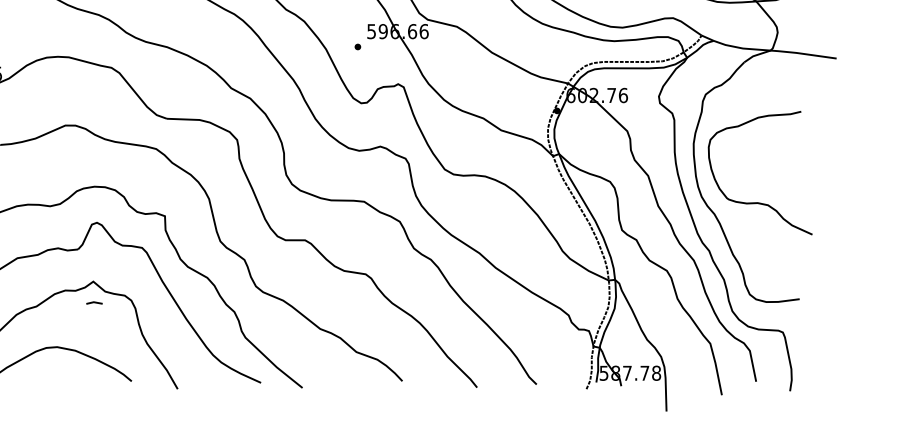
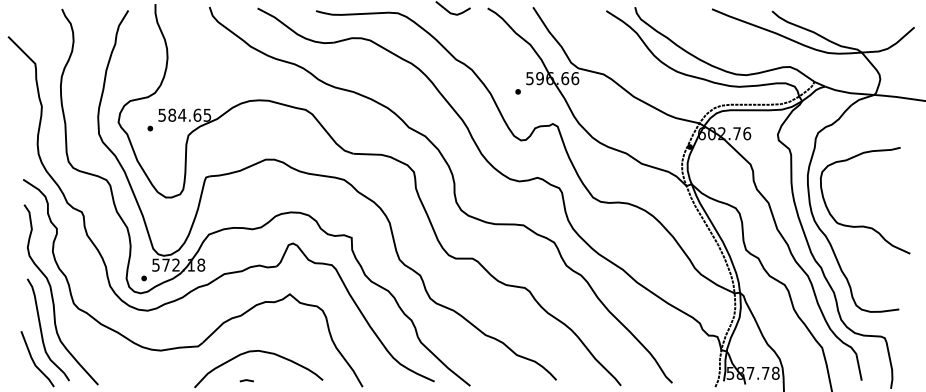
line: (94, 302) -> (246, 380), moved

